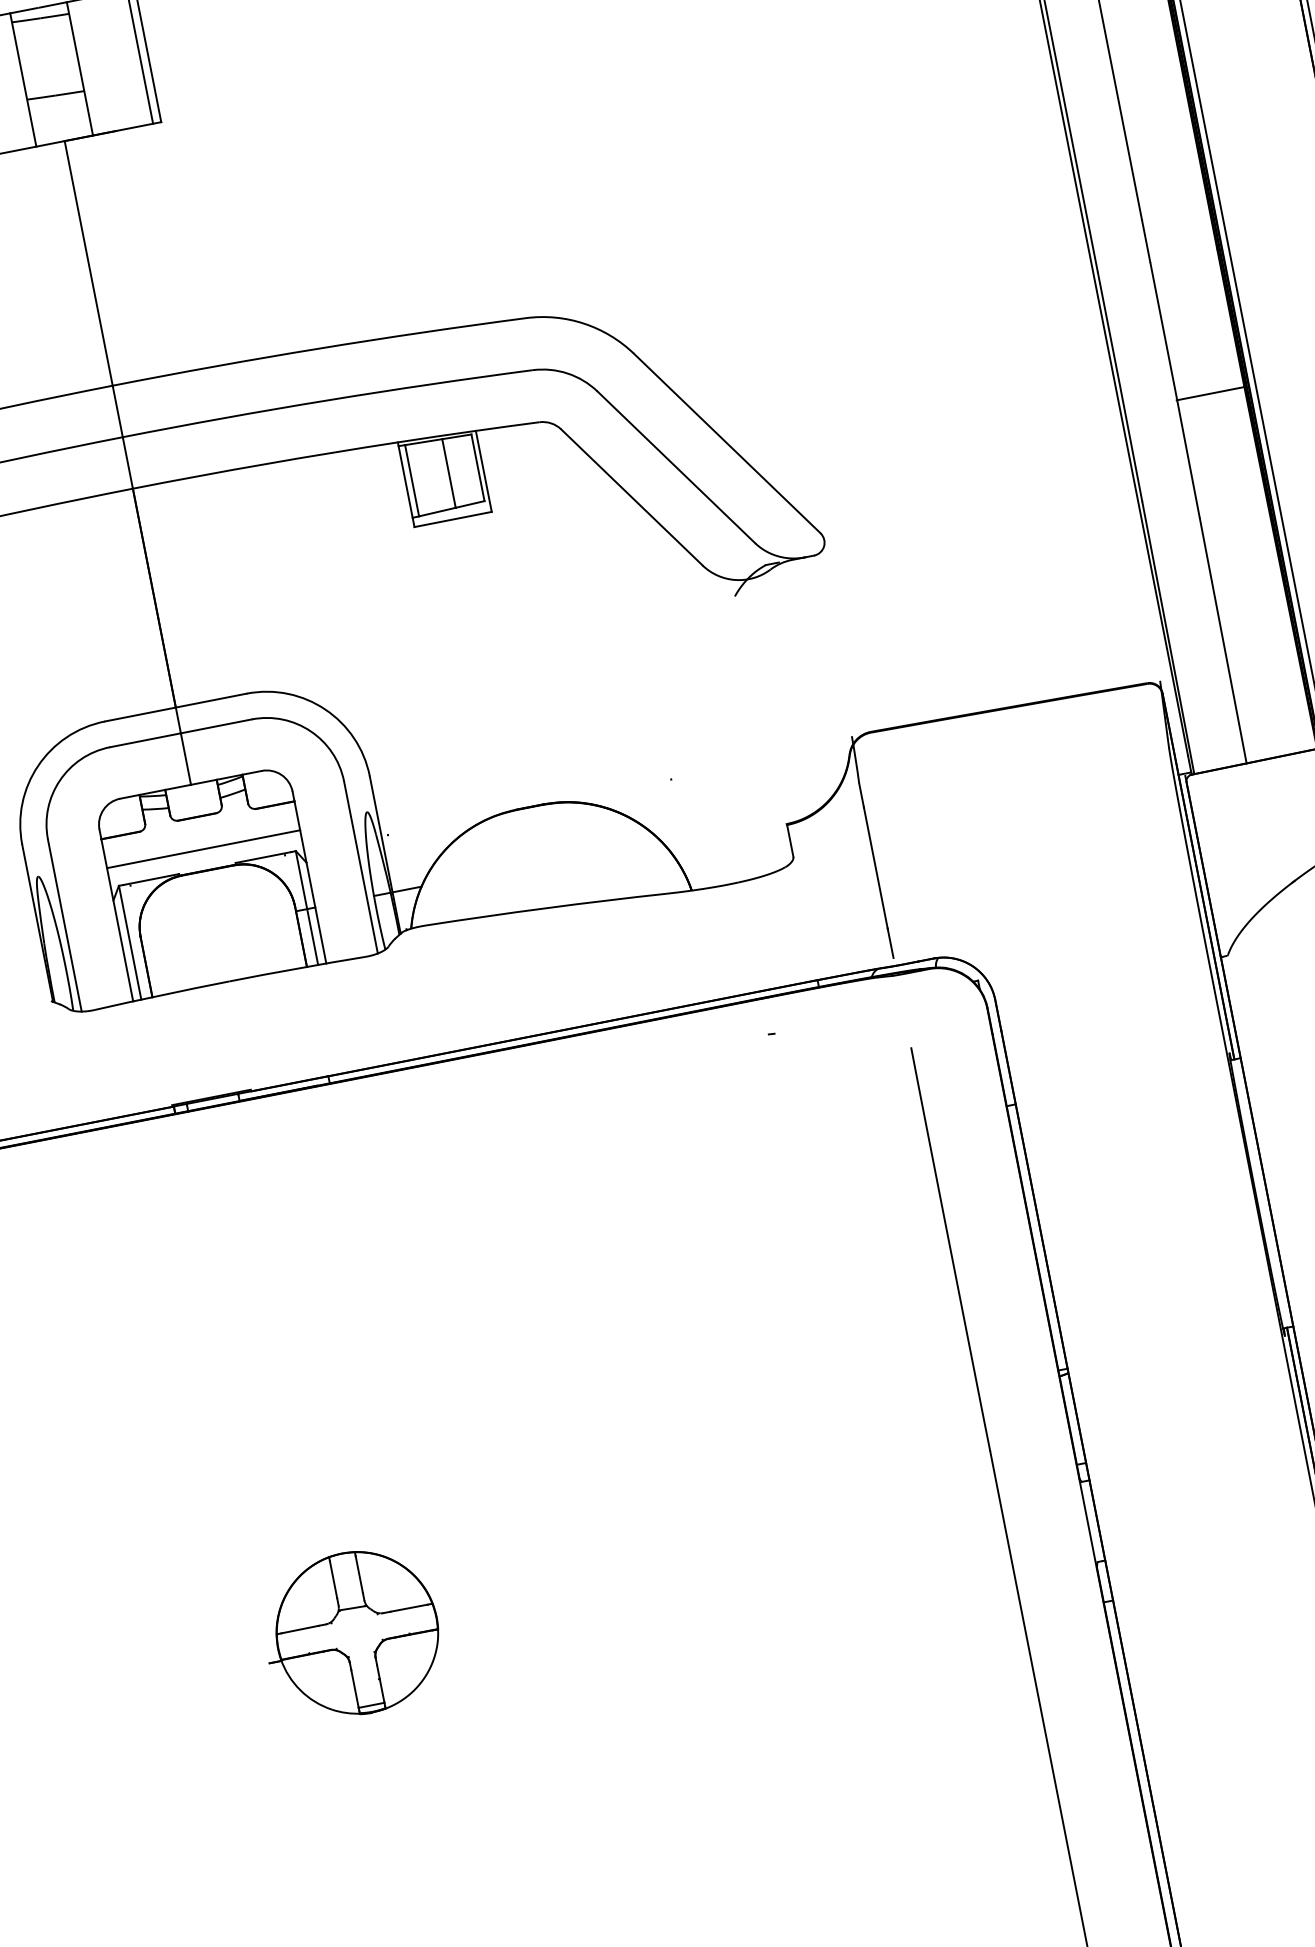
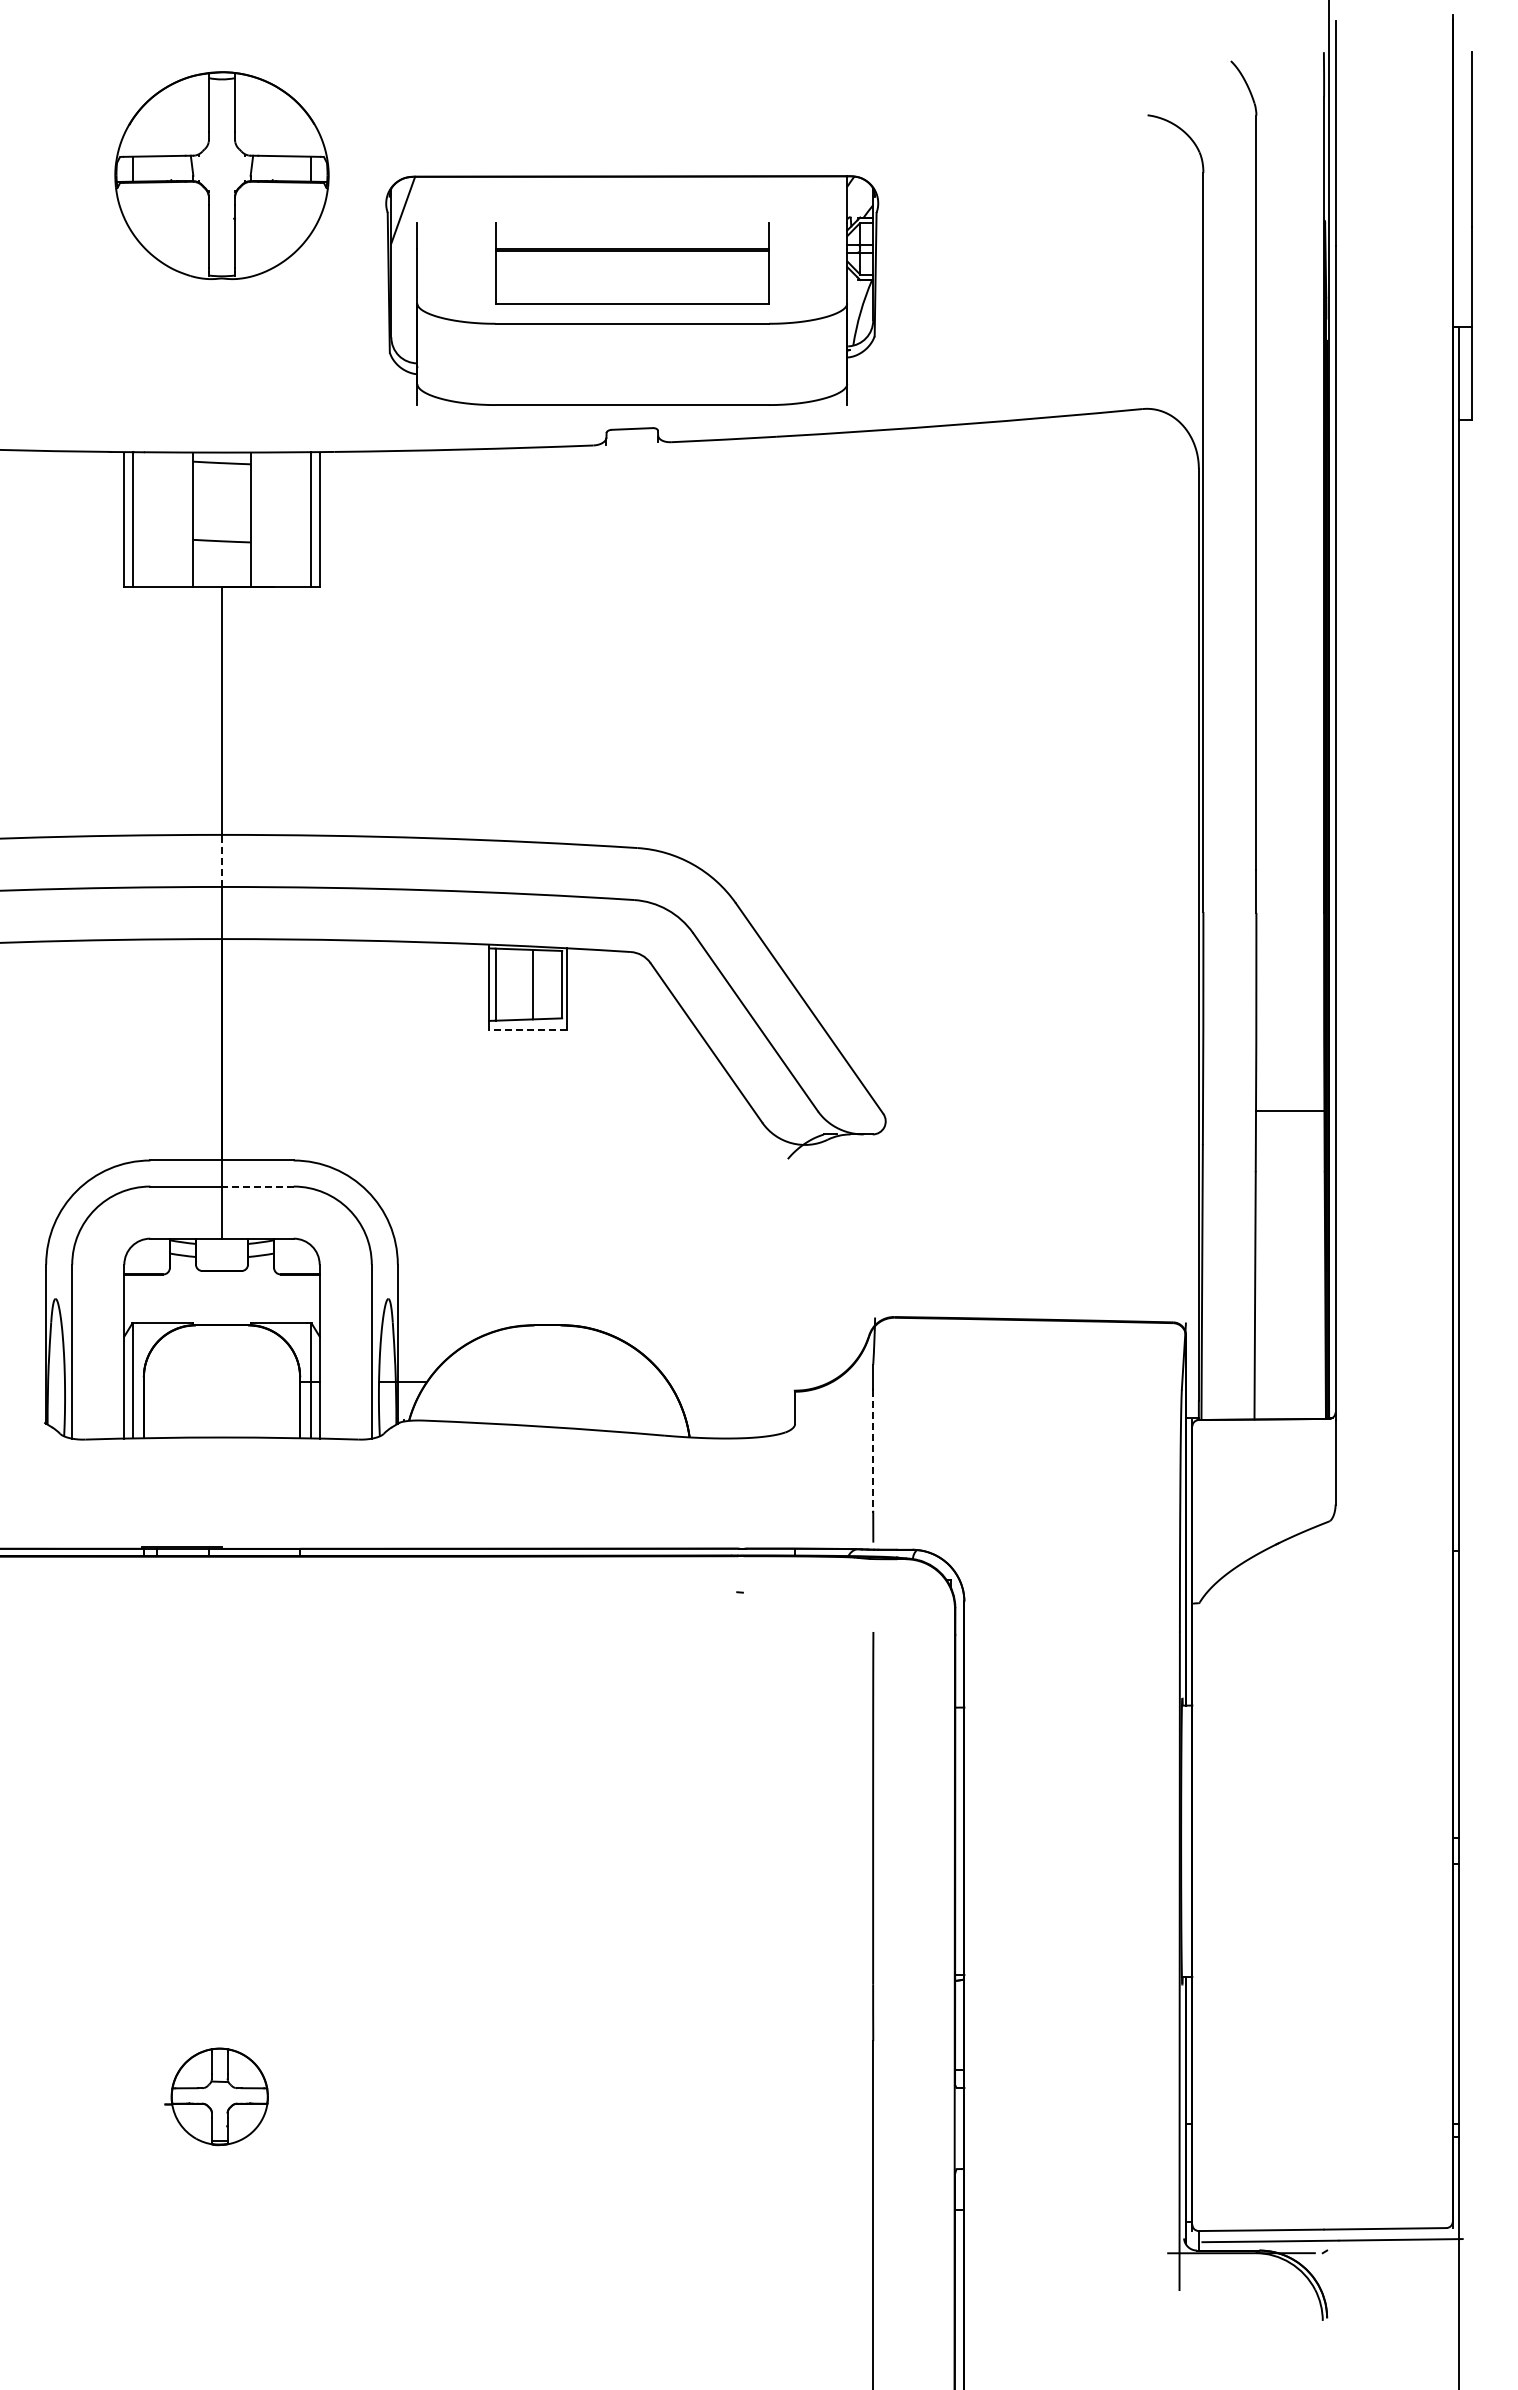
line: (1210, 393) -> (1289, 1111), moved
line: (118, 410) -> (222, 860), solid -> dashed
line: (452, 519) -> (527, 1030), solid -> dashed
line: (215, 726) -> (257, 1186), solid -> dashed
line: (203, 849) -> (221, 1303), removed
line: (876, 868) -> (873, 1451), solid -> dashed
part: (351, 1633) -> (216, 2096), size x0.6

